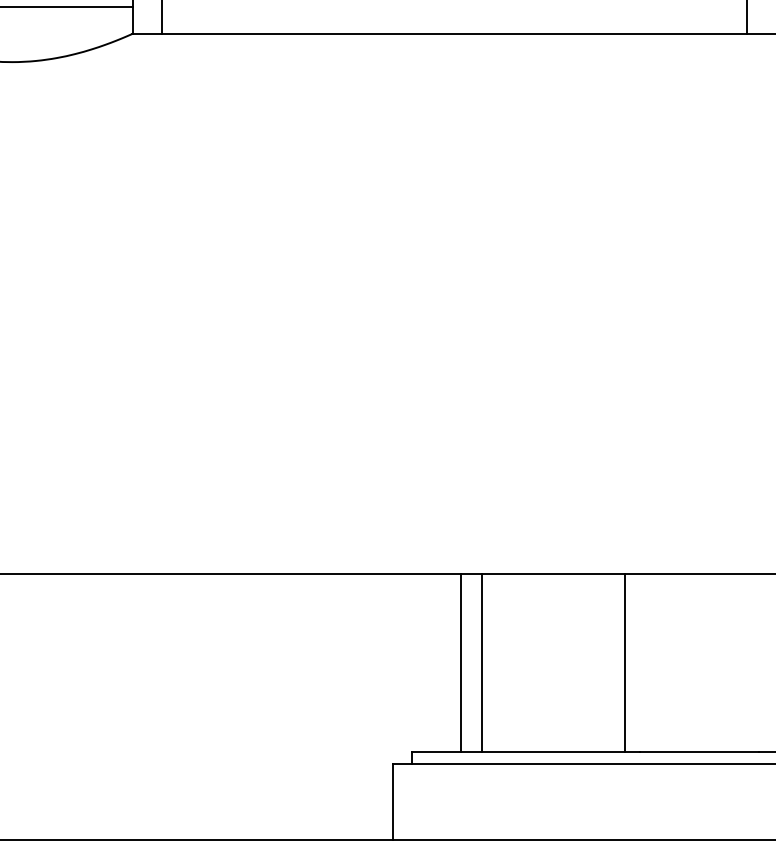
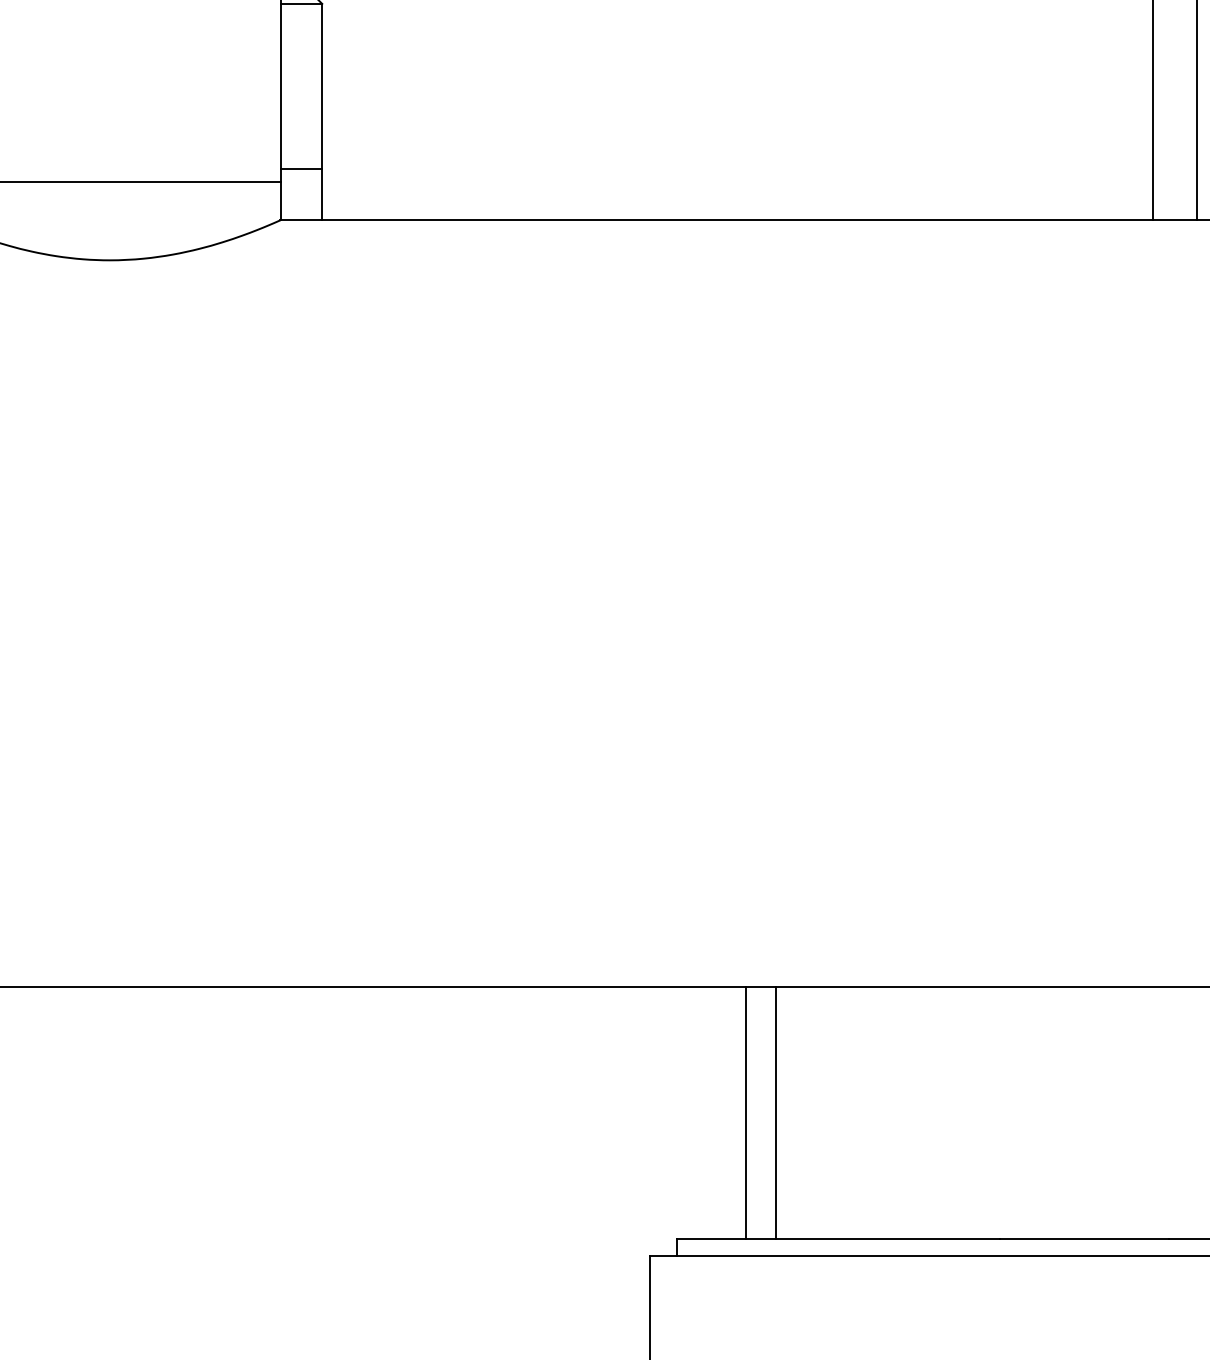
line: (625, 662) -> (979, 1112), removed

